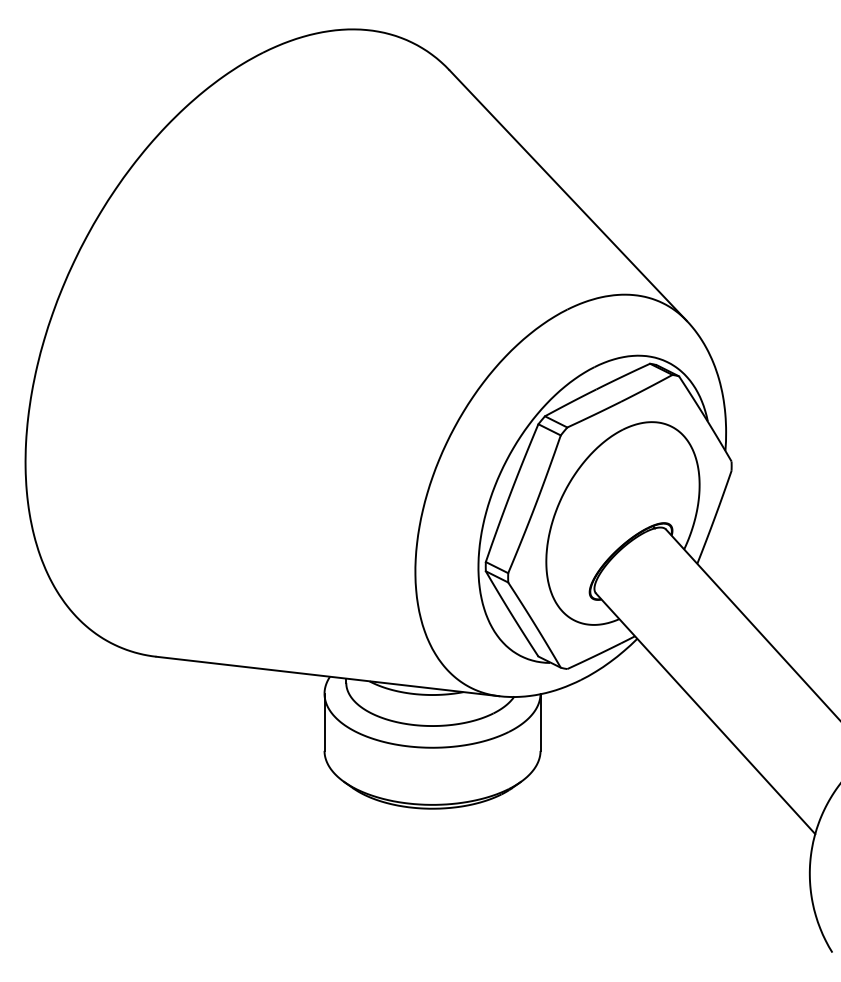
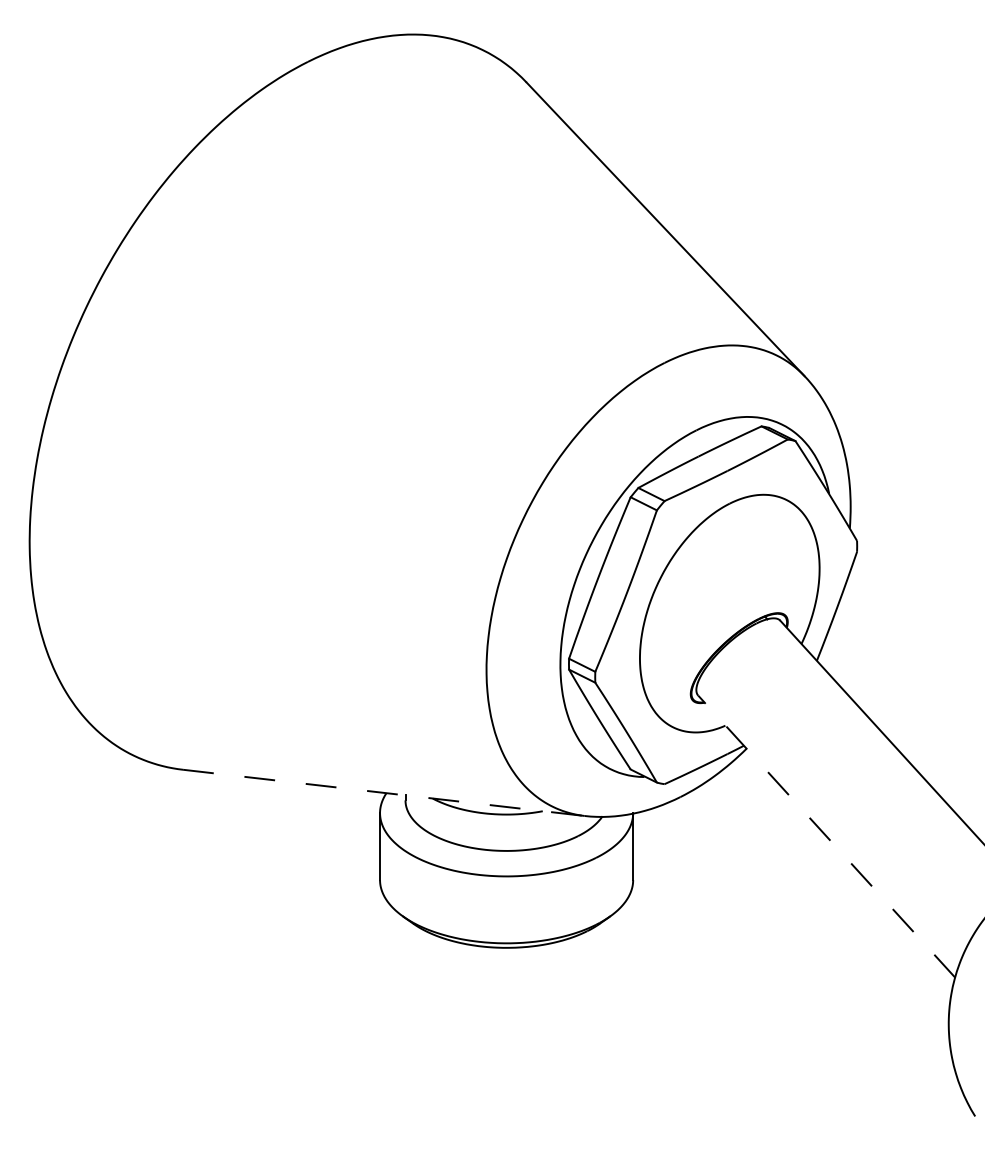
line: (328, 676) -> (384, 792), solid -> dashed
line: (705, 713) -> (826, 836), solid -> dashed

